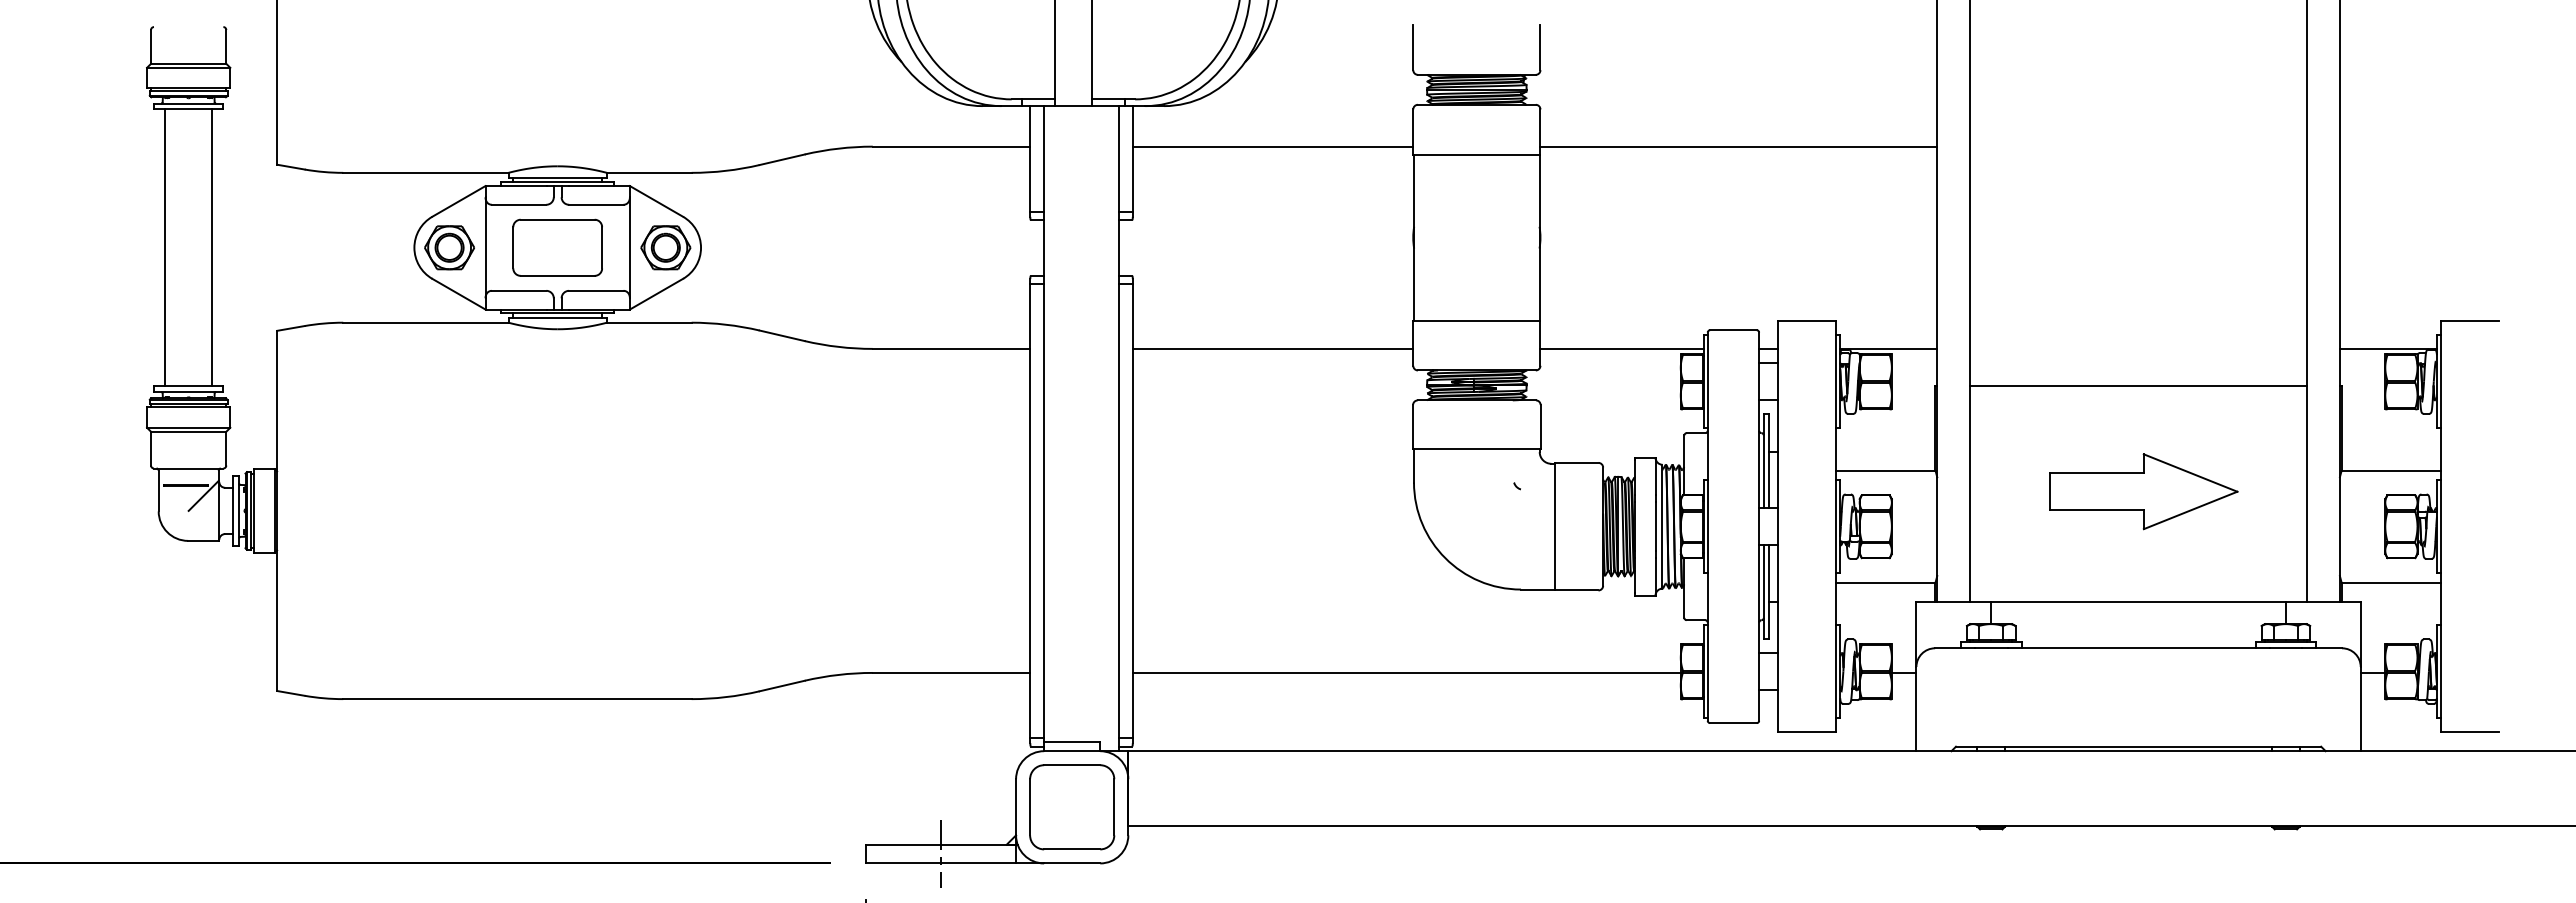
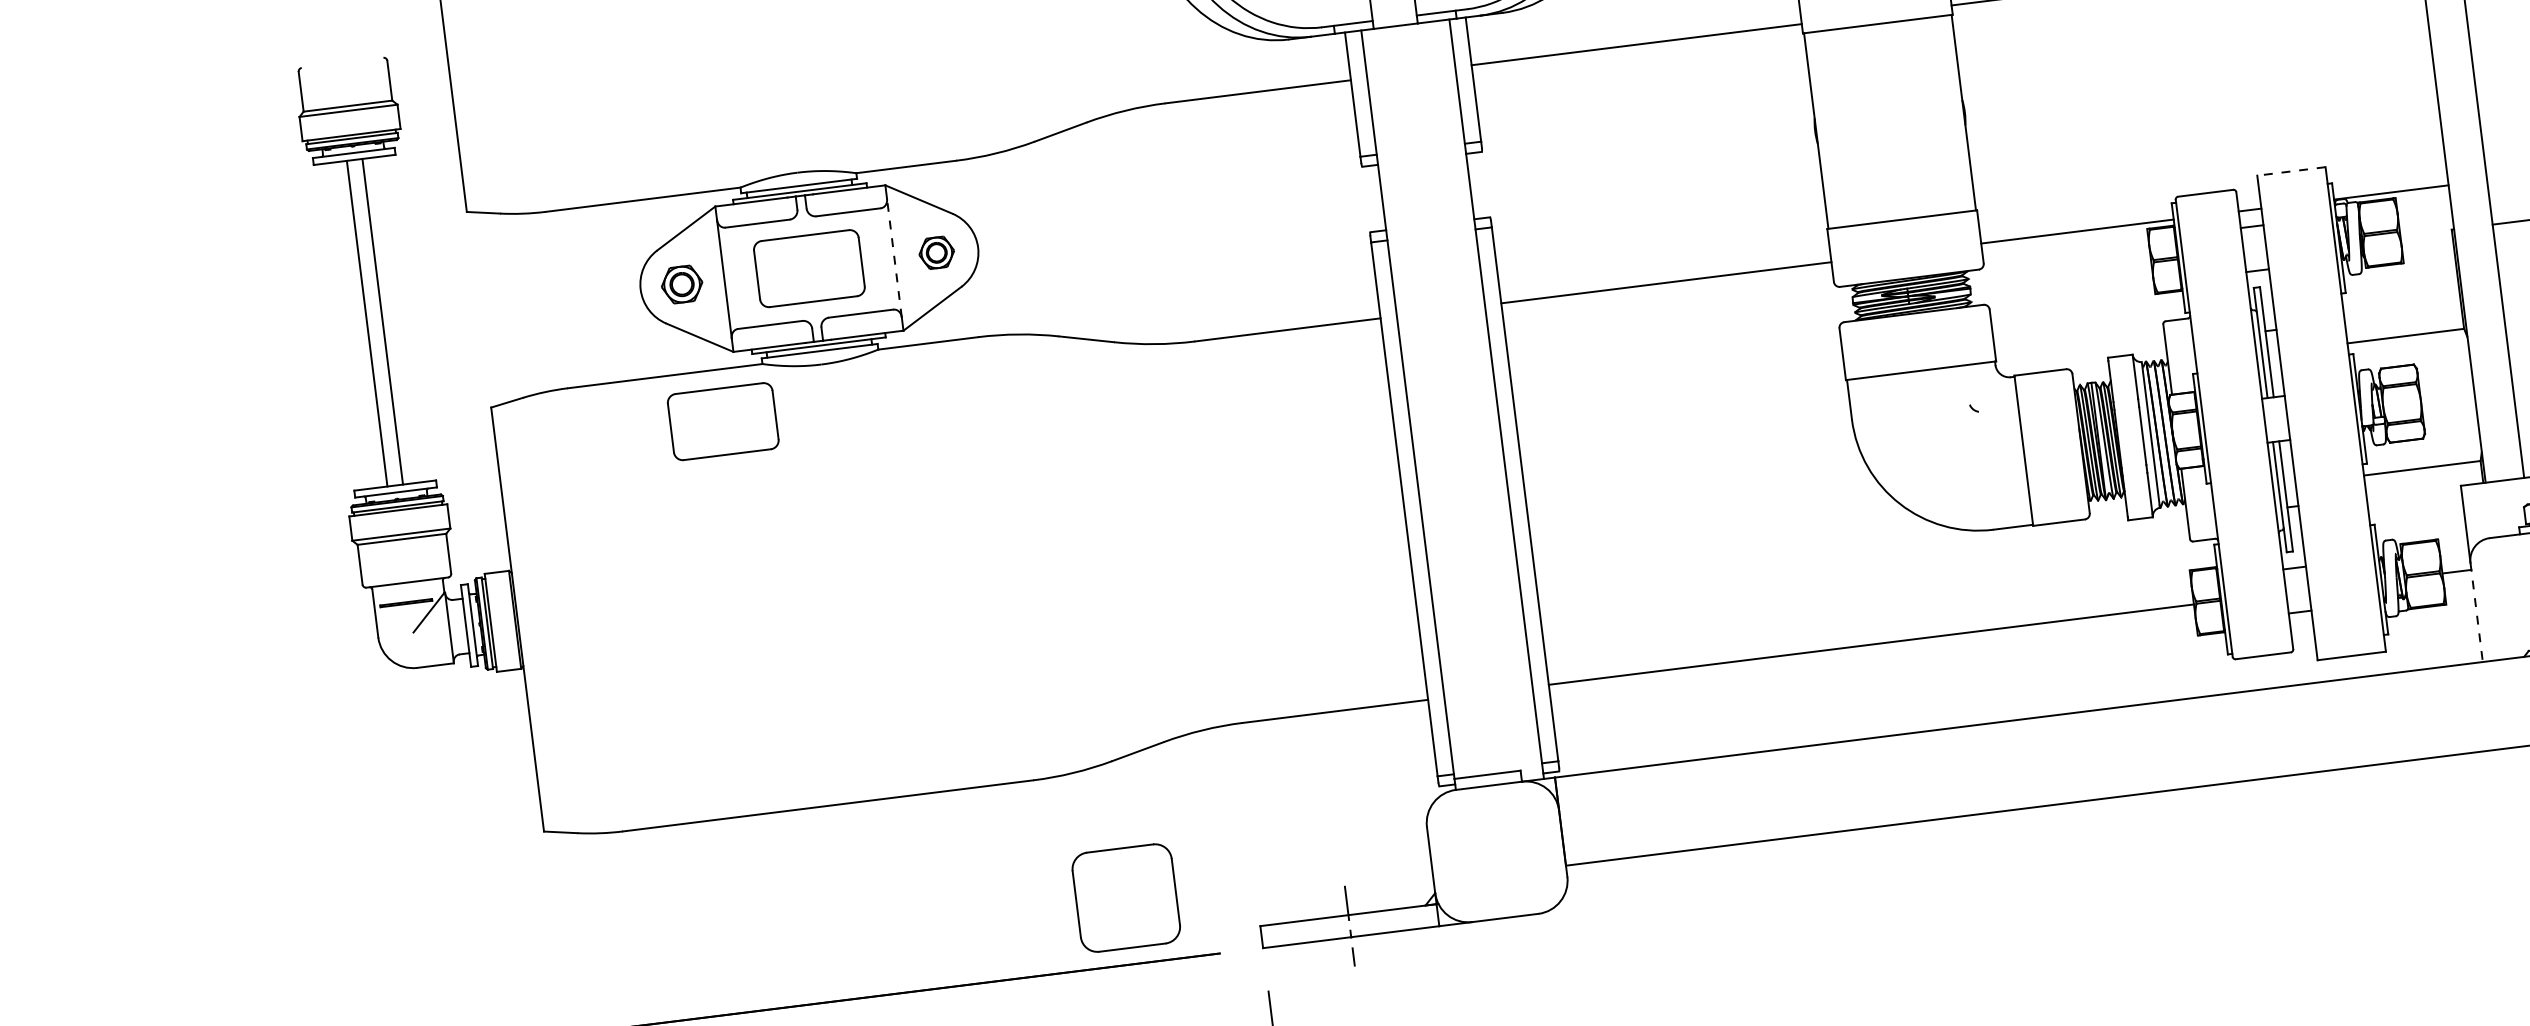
line: (165, 247) -> (382, 321), moved
line: (212, 247) -> (367, 323), moved
part: (449, 247) -> (681, 284), size x0.7
line: (629, 247) -> (893, 257), solid -> dashed
part: (665, 247) -> (936, 252), size x0.6
line: (1807, 320) -> (2291, 170), solid -> dashed
part: (469, 366) -> (722, 421), added
line: (1916, 709) -> (2476, 612), solid -> dashed
part: (1072, 807) -> (1126, 898), moved

